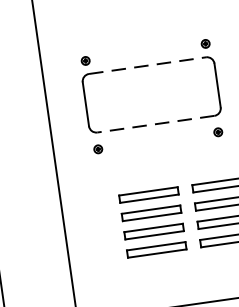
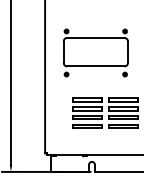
line: (146, 64) -> (95, 37), dashed -> solid
line: (155, 124) -> (95, 66), dashed -> solid

